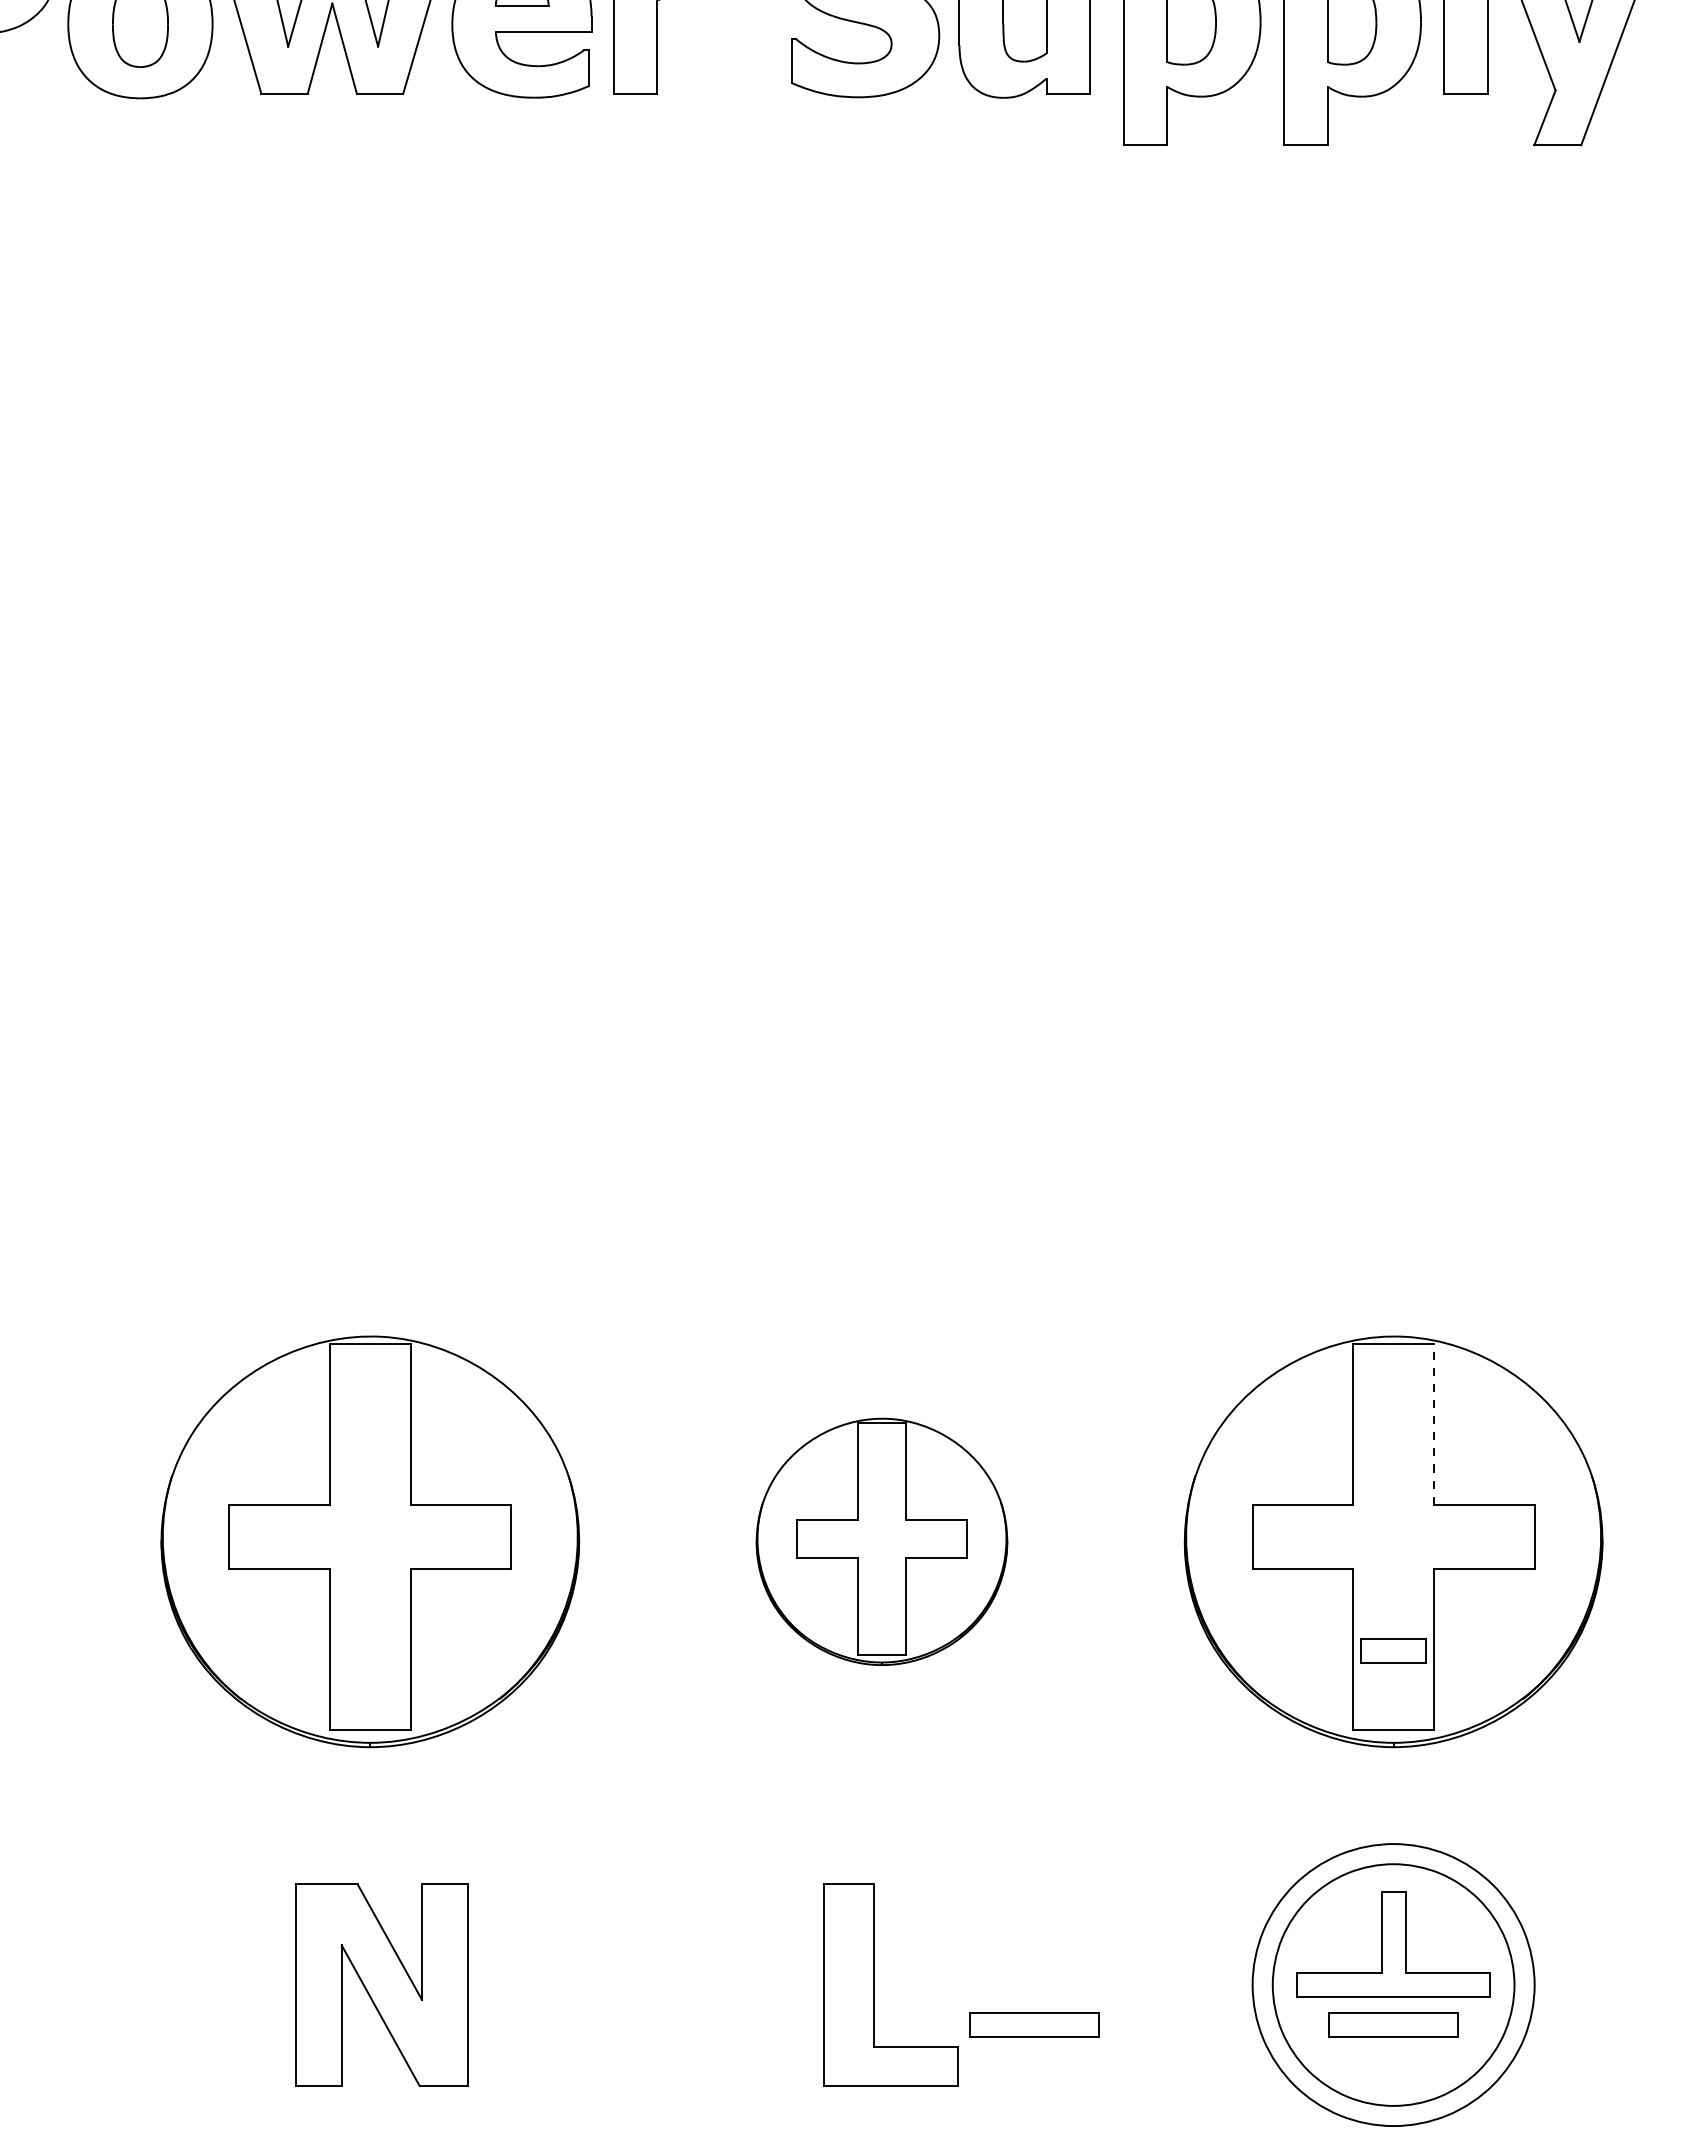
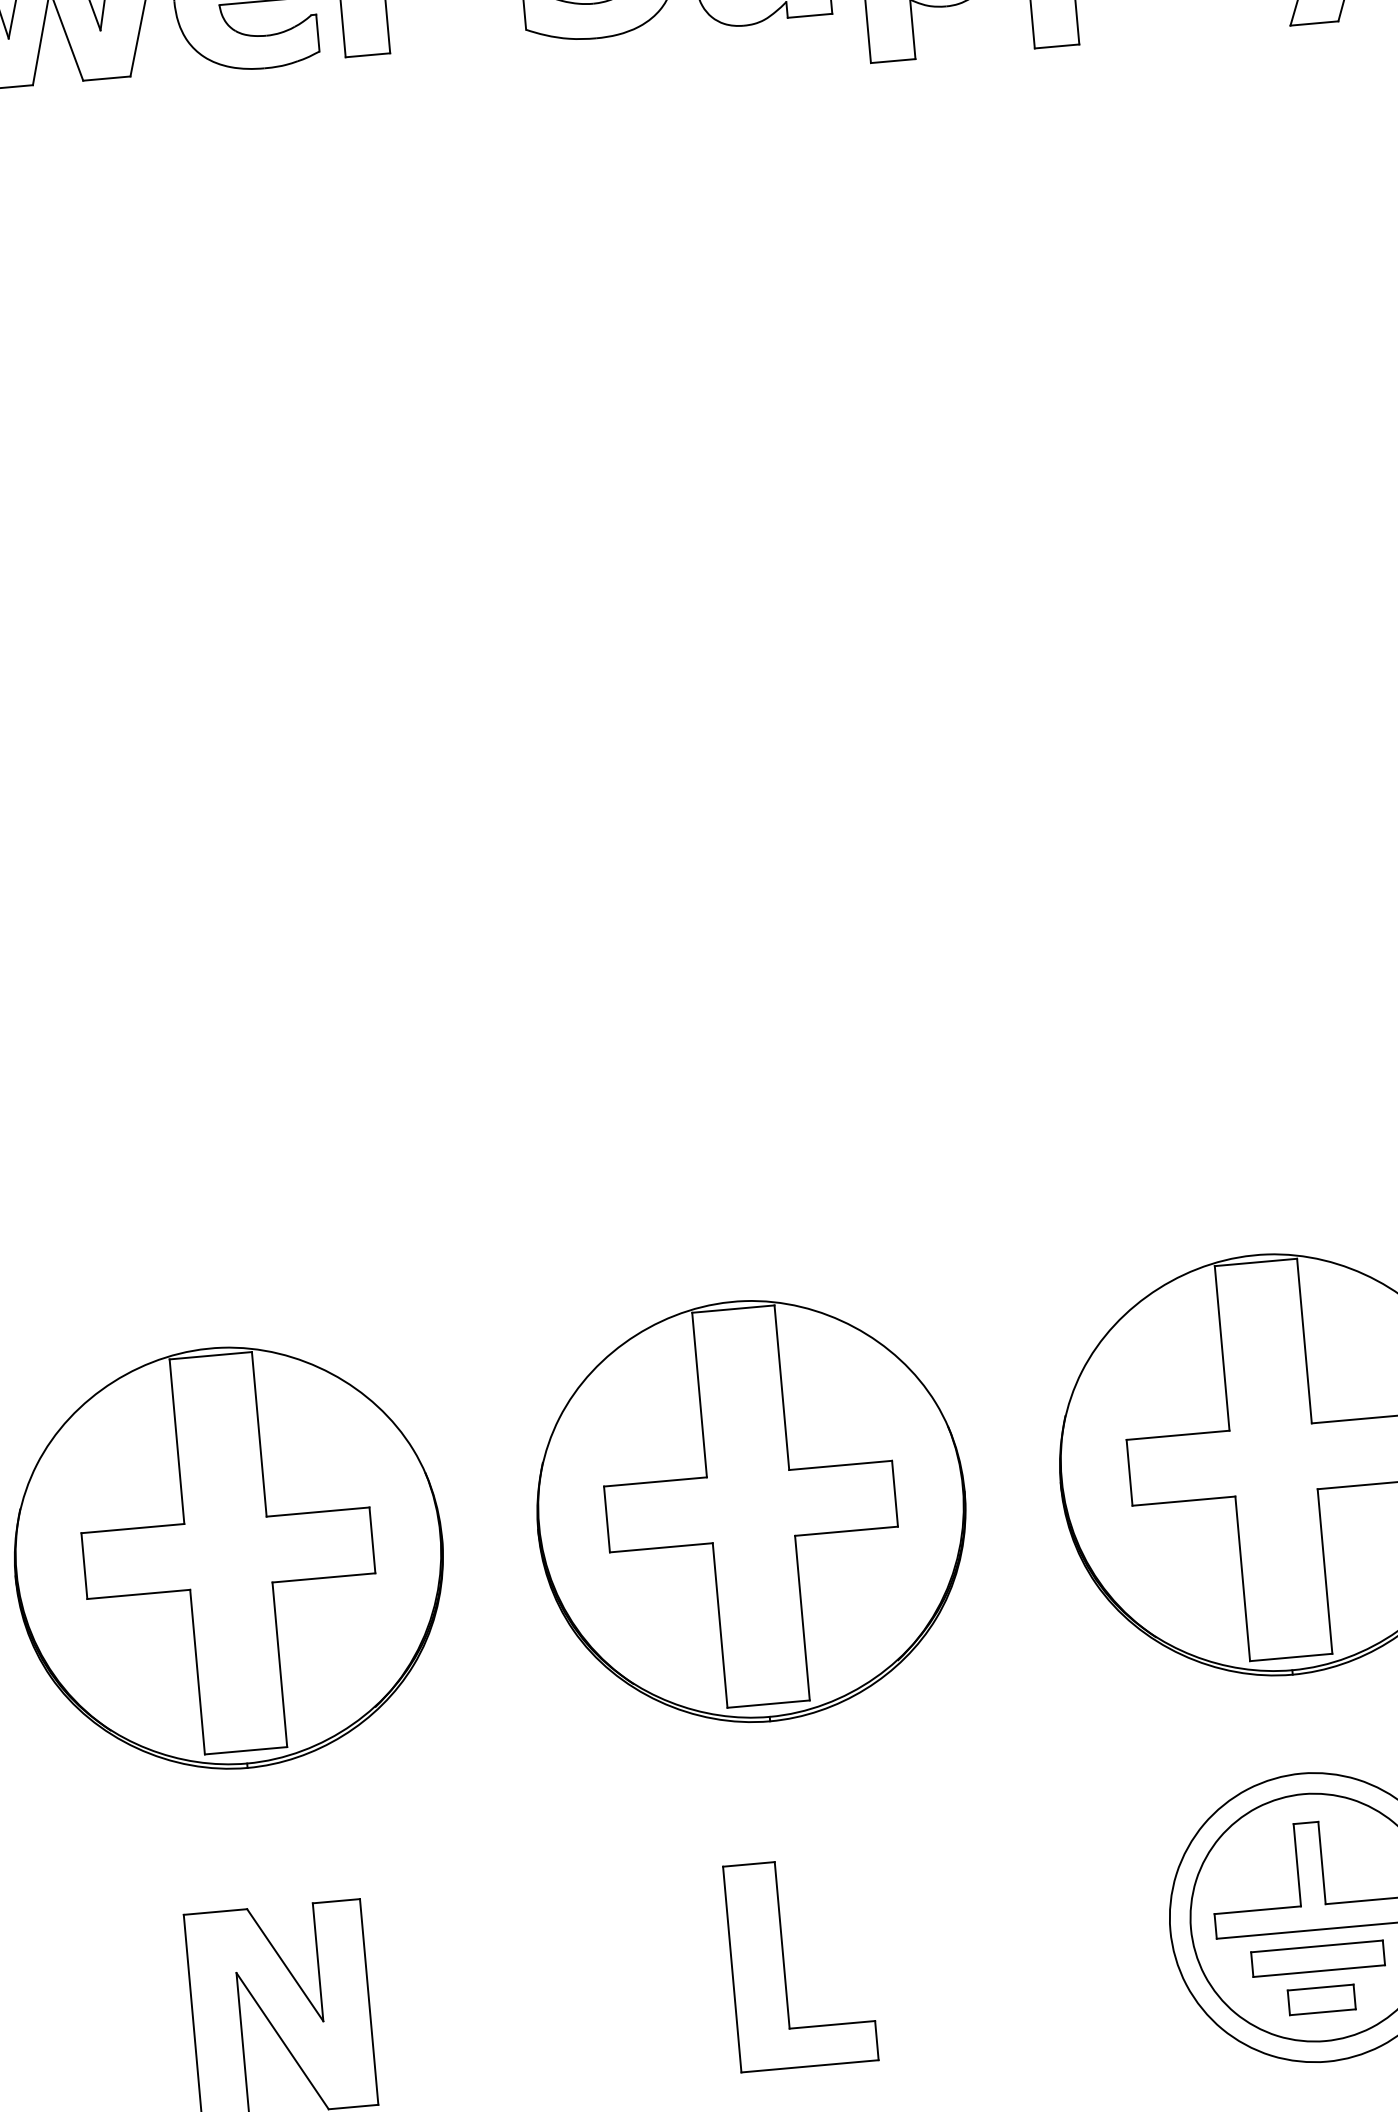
line: (1433, 1424) -> (1304, 1341), dashed -> solid
part: (881, 1541) -> (750, 1511), size x1.67
part: (1393, 1650) -> (1321, 1999), moved
part: (1034, 2024) -> (951, 1990), removed

